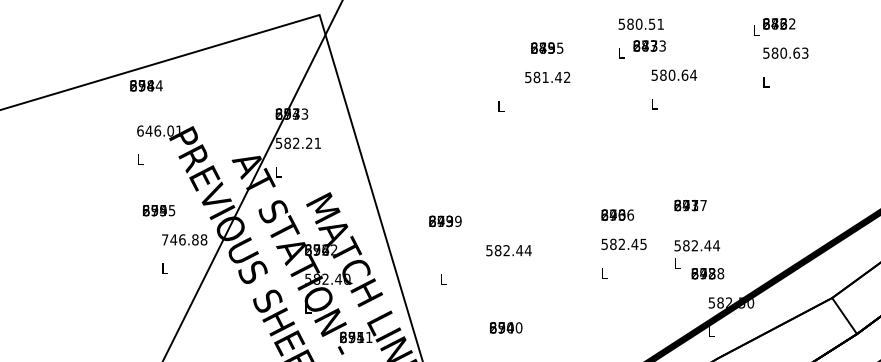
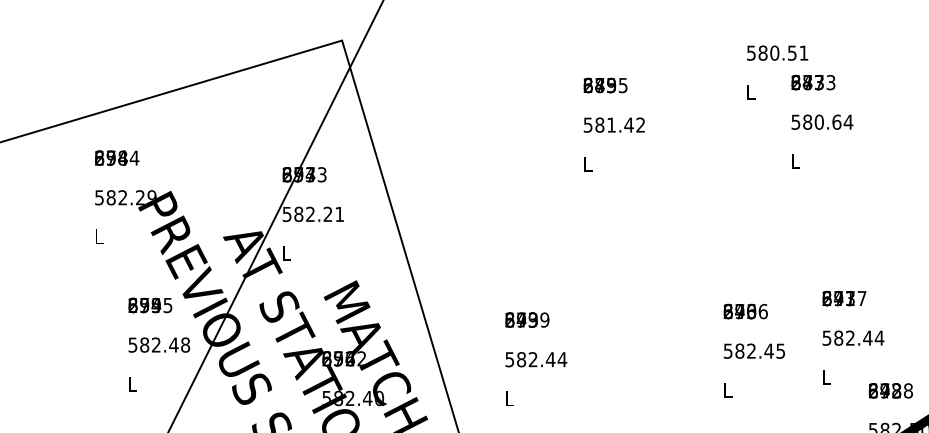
text: (649, 45) -> (813, 81), moved
text: (547, 47) -> (606, 84), moved
text: (547, 77) -> (614, 125), moved
text: (146, 85) -> (117, 157), moved
text: (159, 130) -> (125, 196), 646.01 -> 582.29
text: (158, 210) -> (149, 305), moved
text: (445, 221) -> (527, 320), moved
text: (180, 239) -> (153, 344), 746.88 -> 582.48
text: (696, 245) -> (852, 337), moved
text: (508, 250) -> (535, 359), moved
text: (707, 273) -> (890, 390), moved

